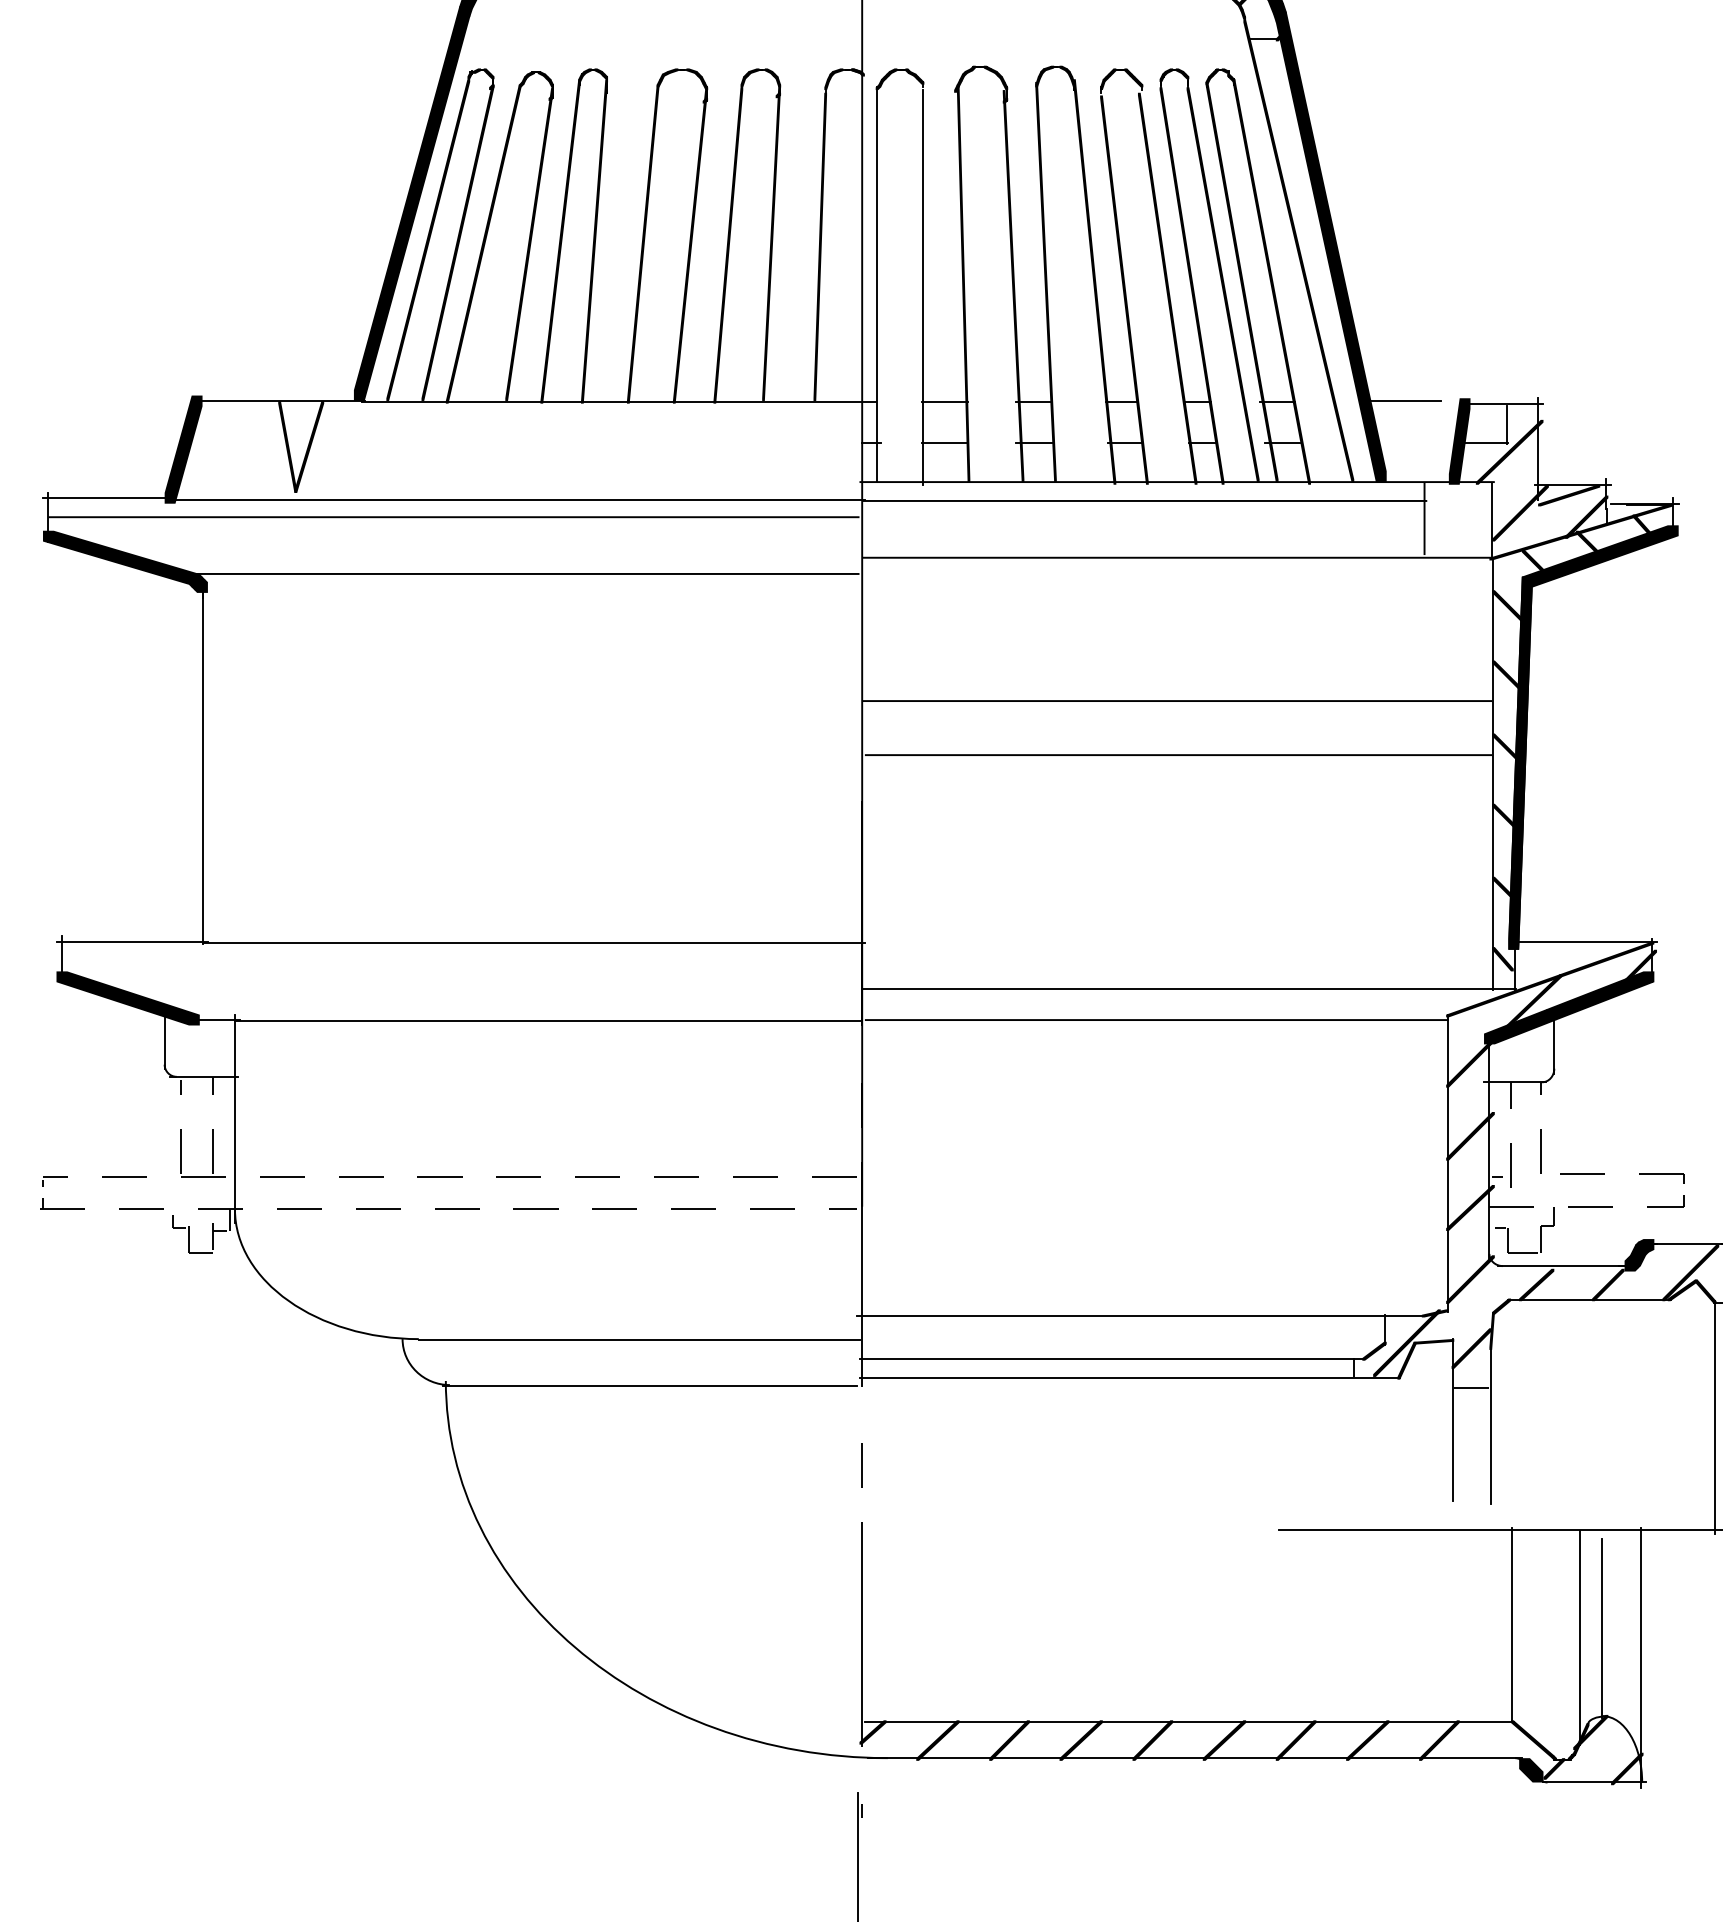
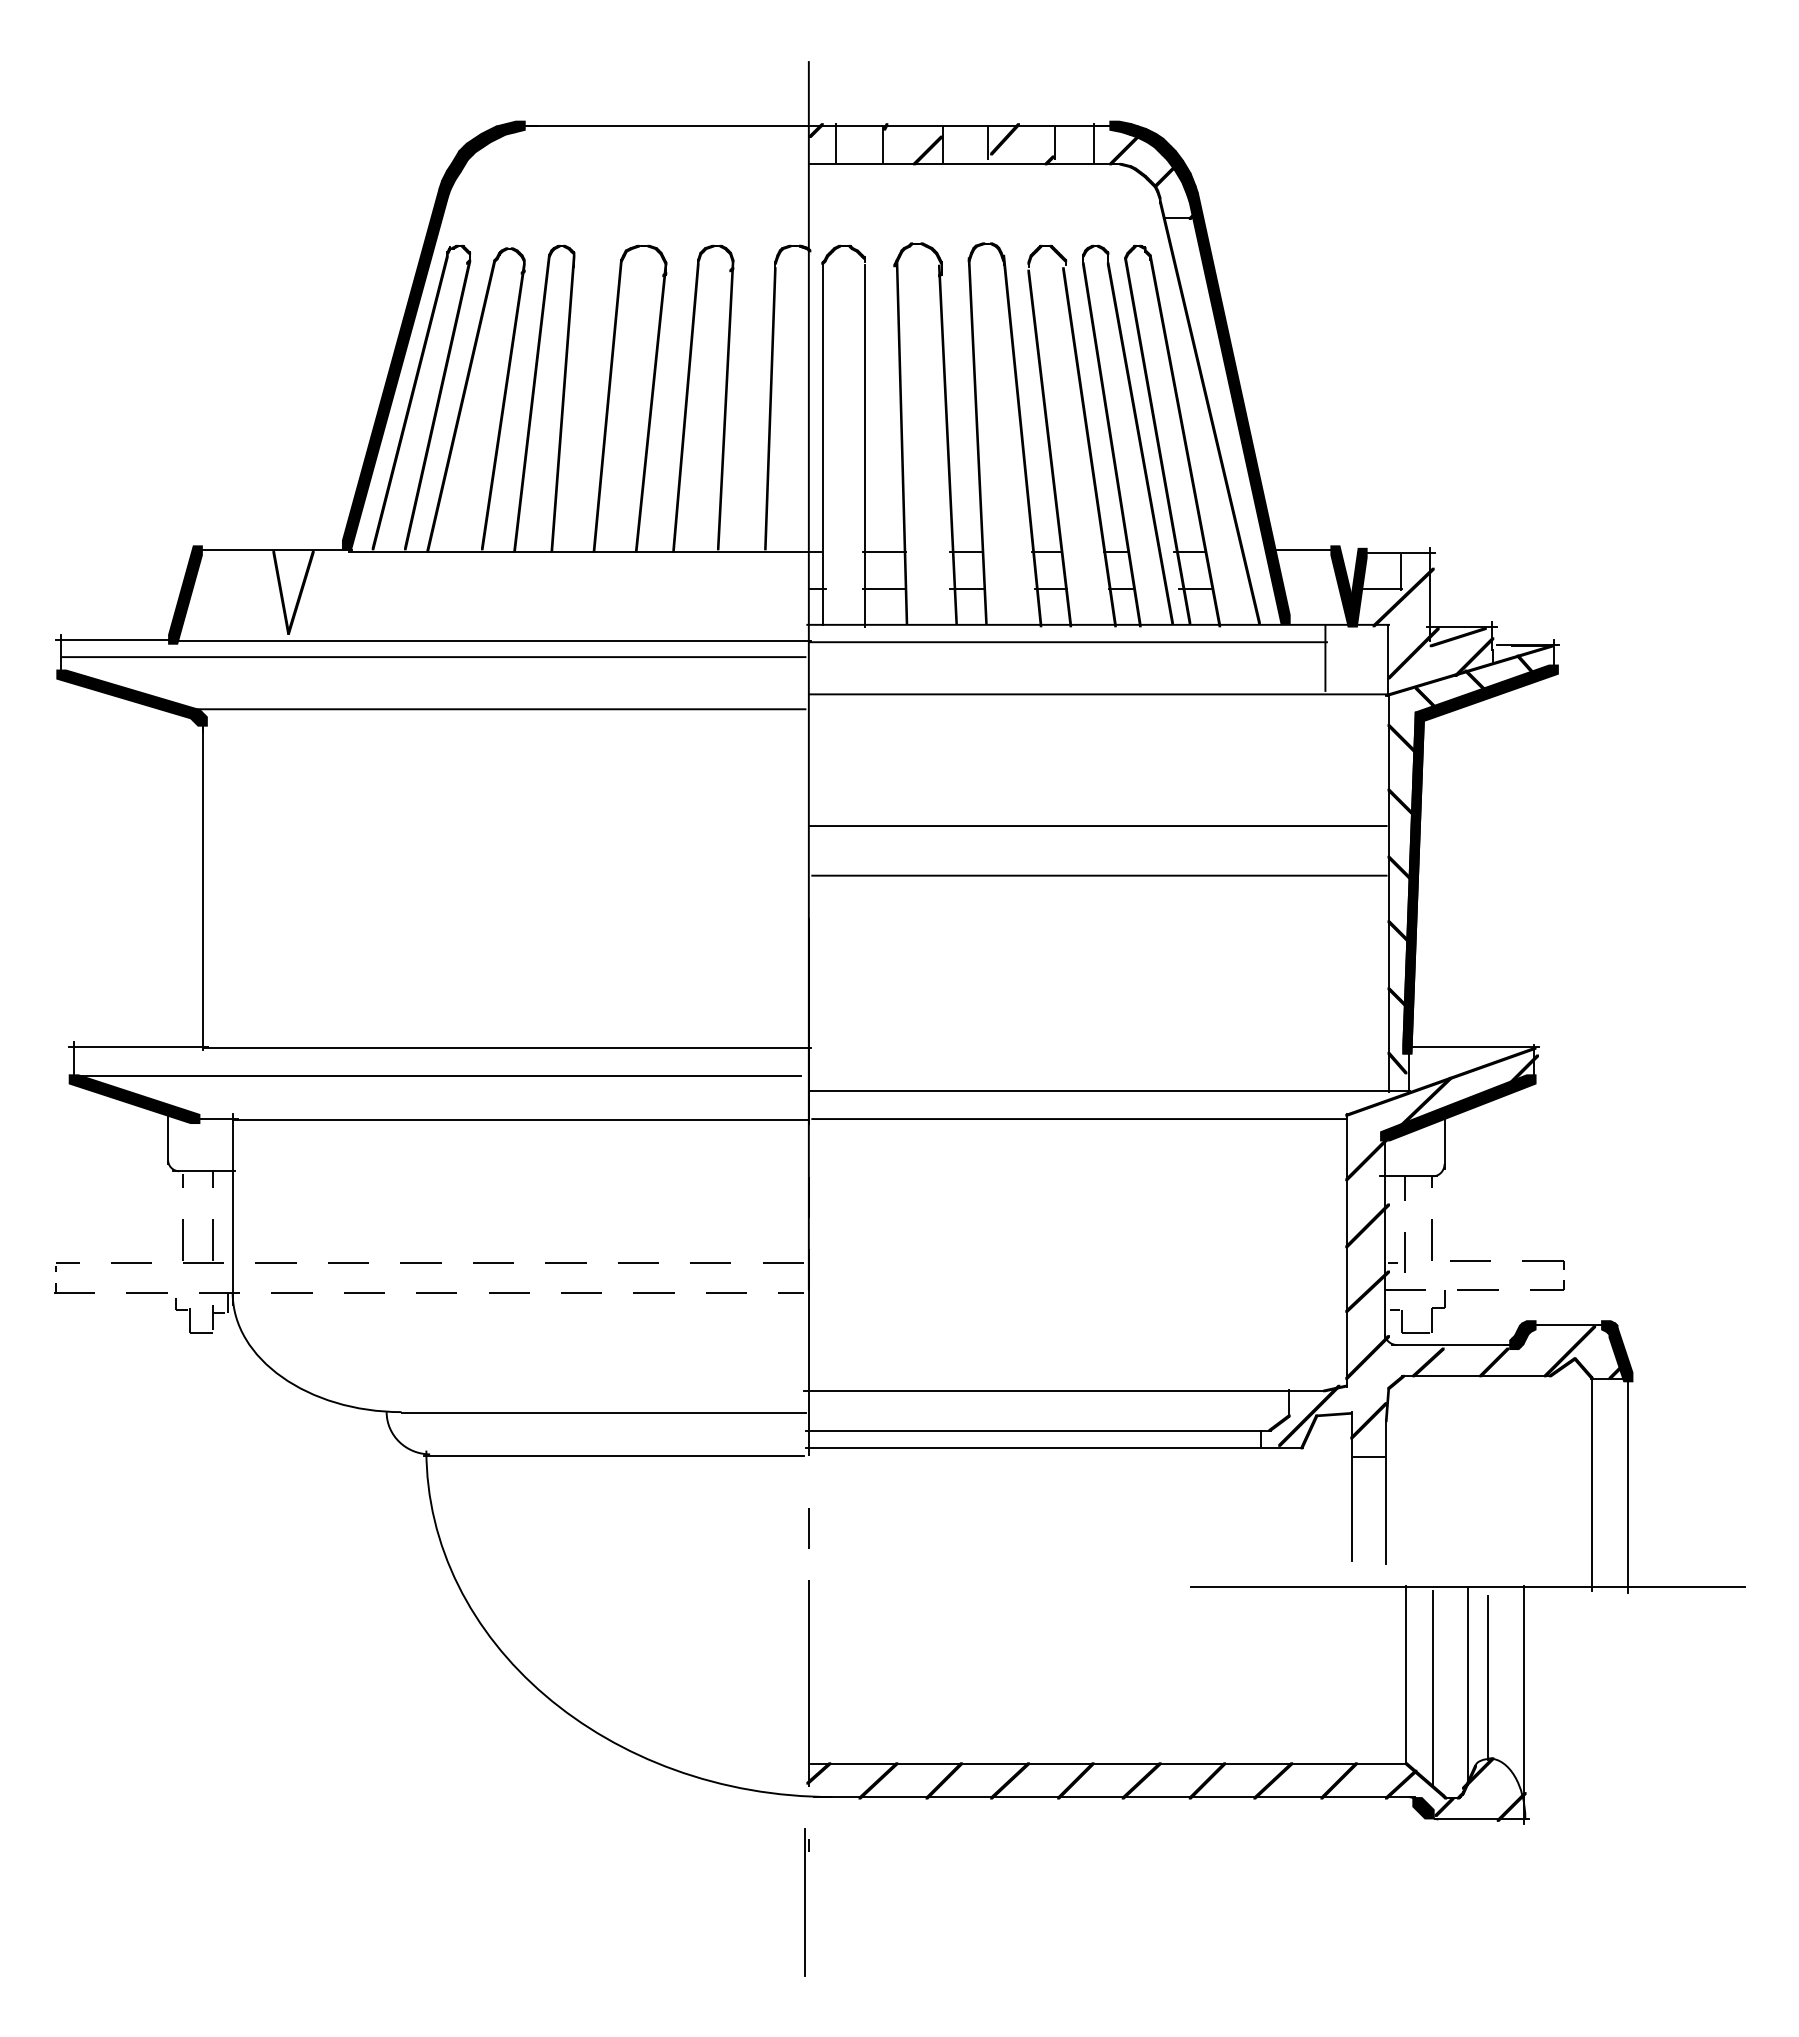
fill: (1444, 440) -> (1343, 586), added
line: (460, 972) -> (439, 1075), added
line: (1542, 1638) -> (1433, 1687), added
fill: (1507, 1744) -> (1401, 1784), added

